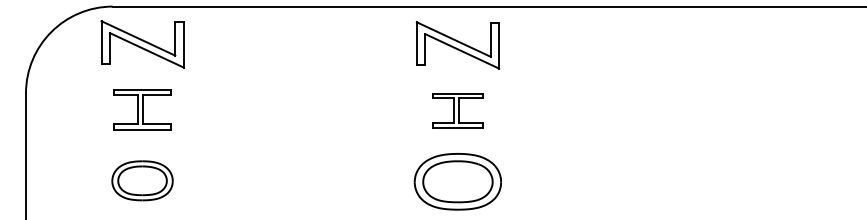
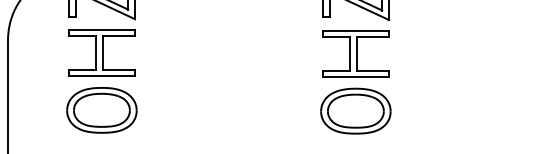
part: (142, 109) -> (101, 52), size x1.43
part: (457, 110) -> (355, 53), size x1.67
part: (142, 180) -> (101, 110), size x1.43

